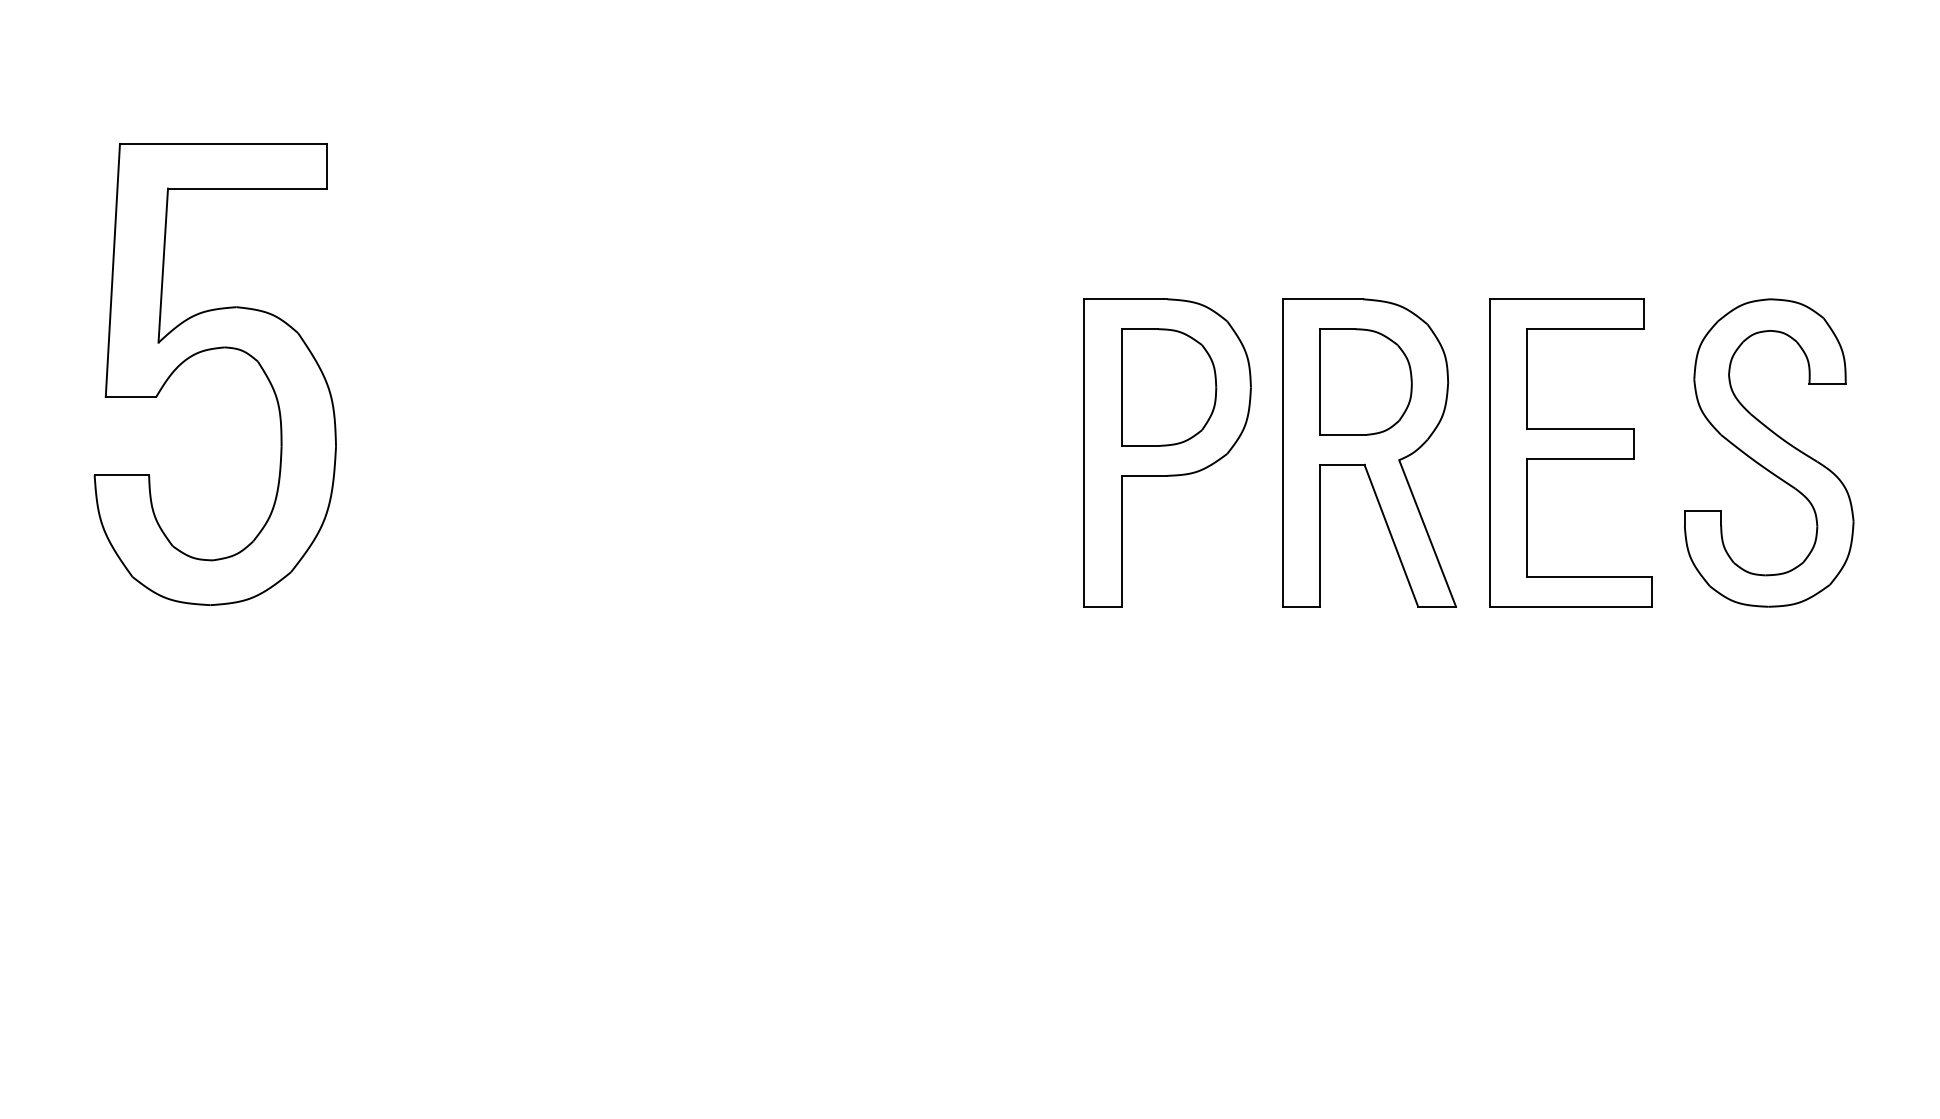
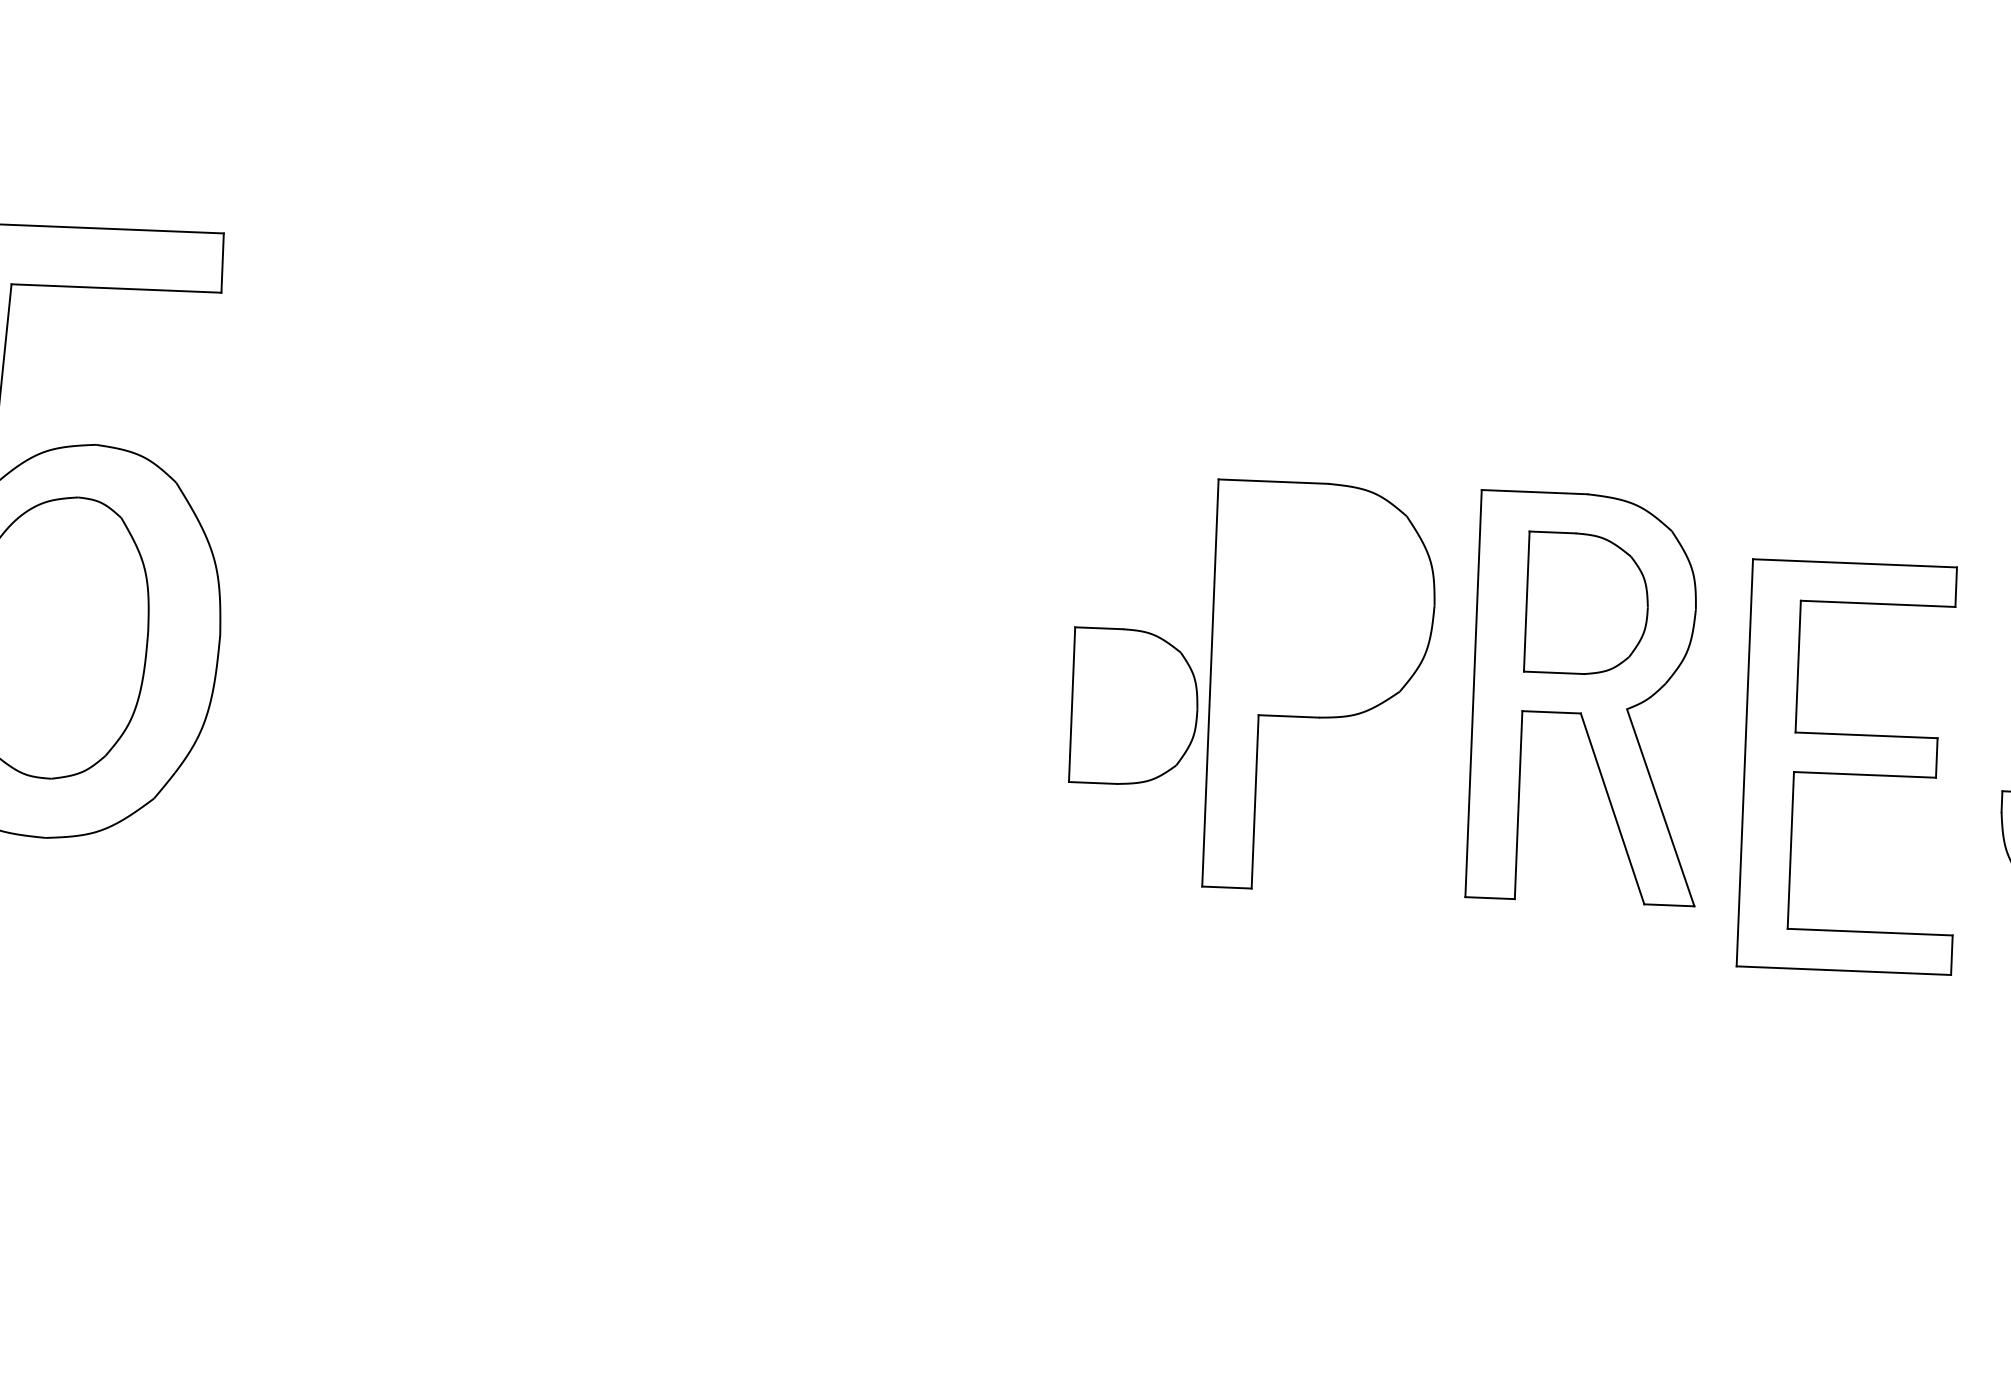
part: (1169, 387) -> (1135, 707), moved
part: (1570, 452) -> (1851, 766), moved

